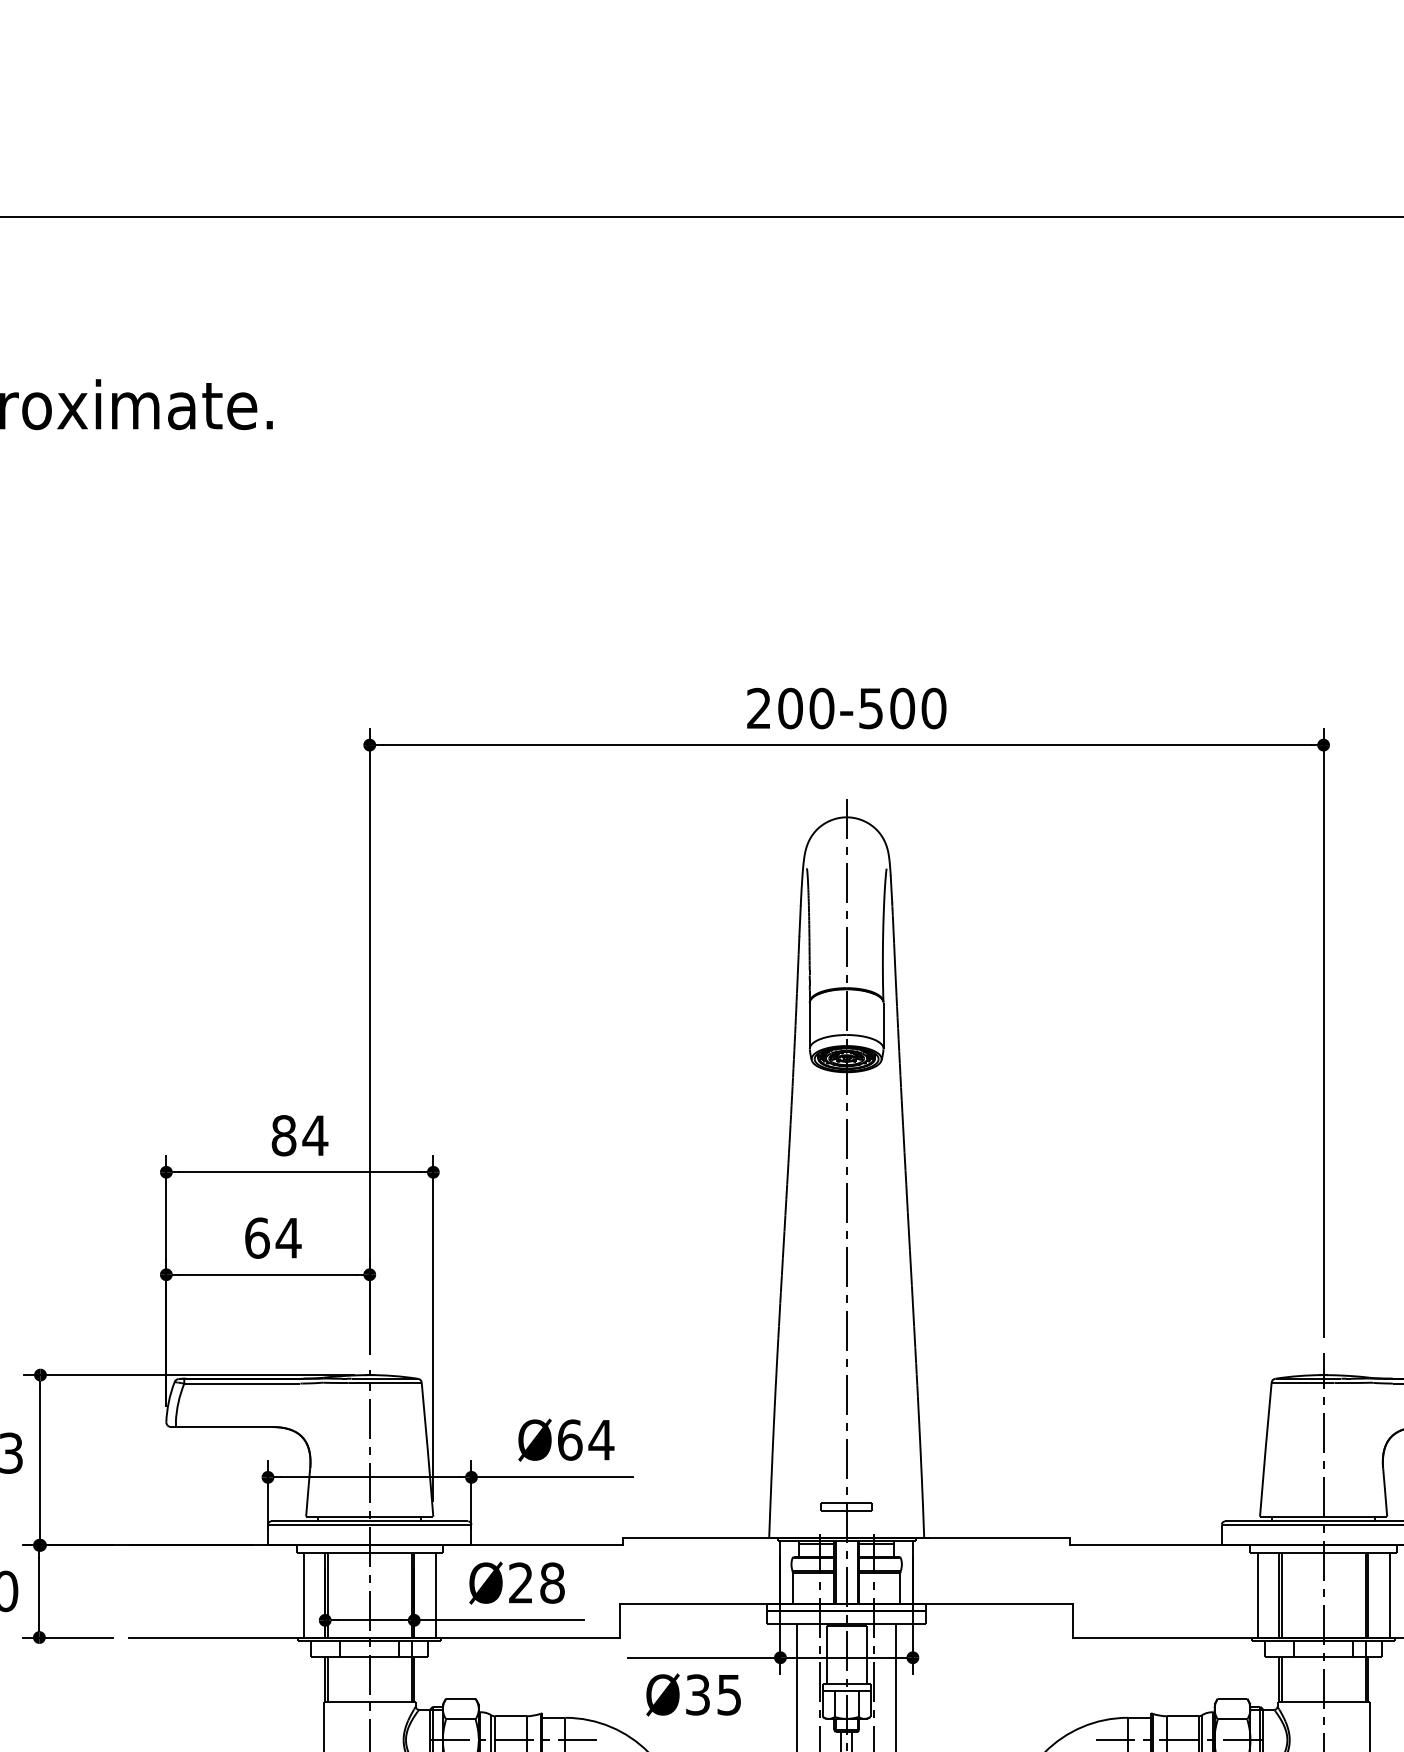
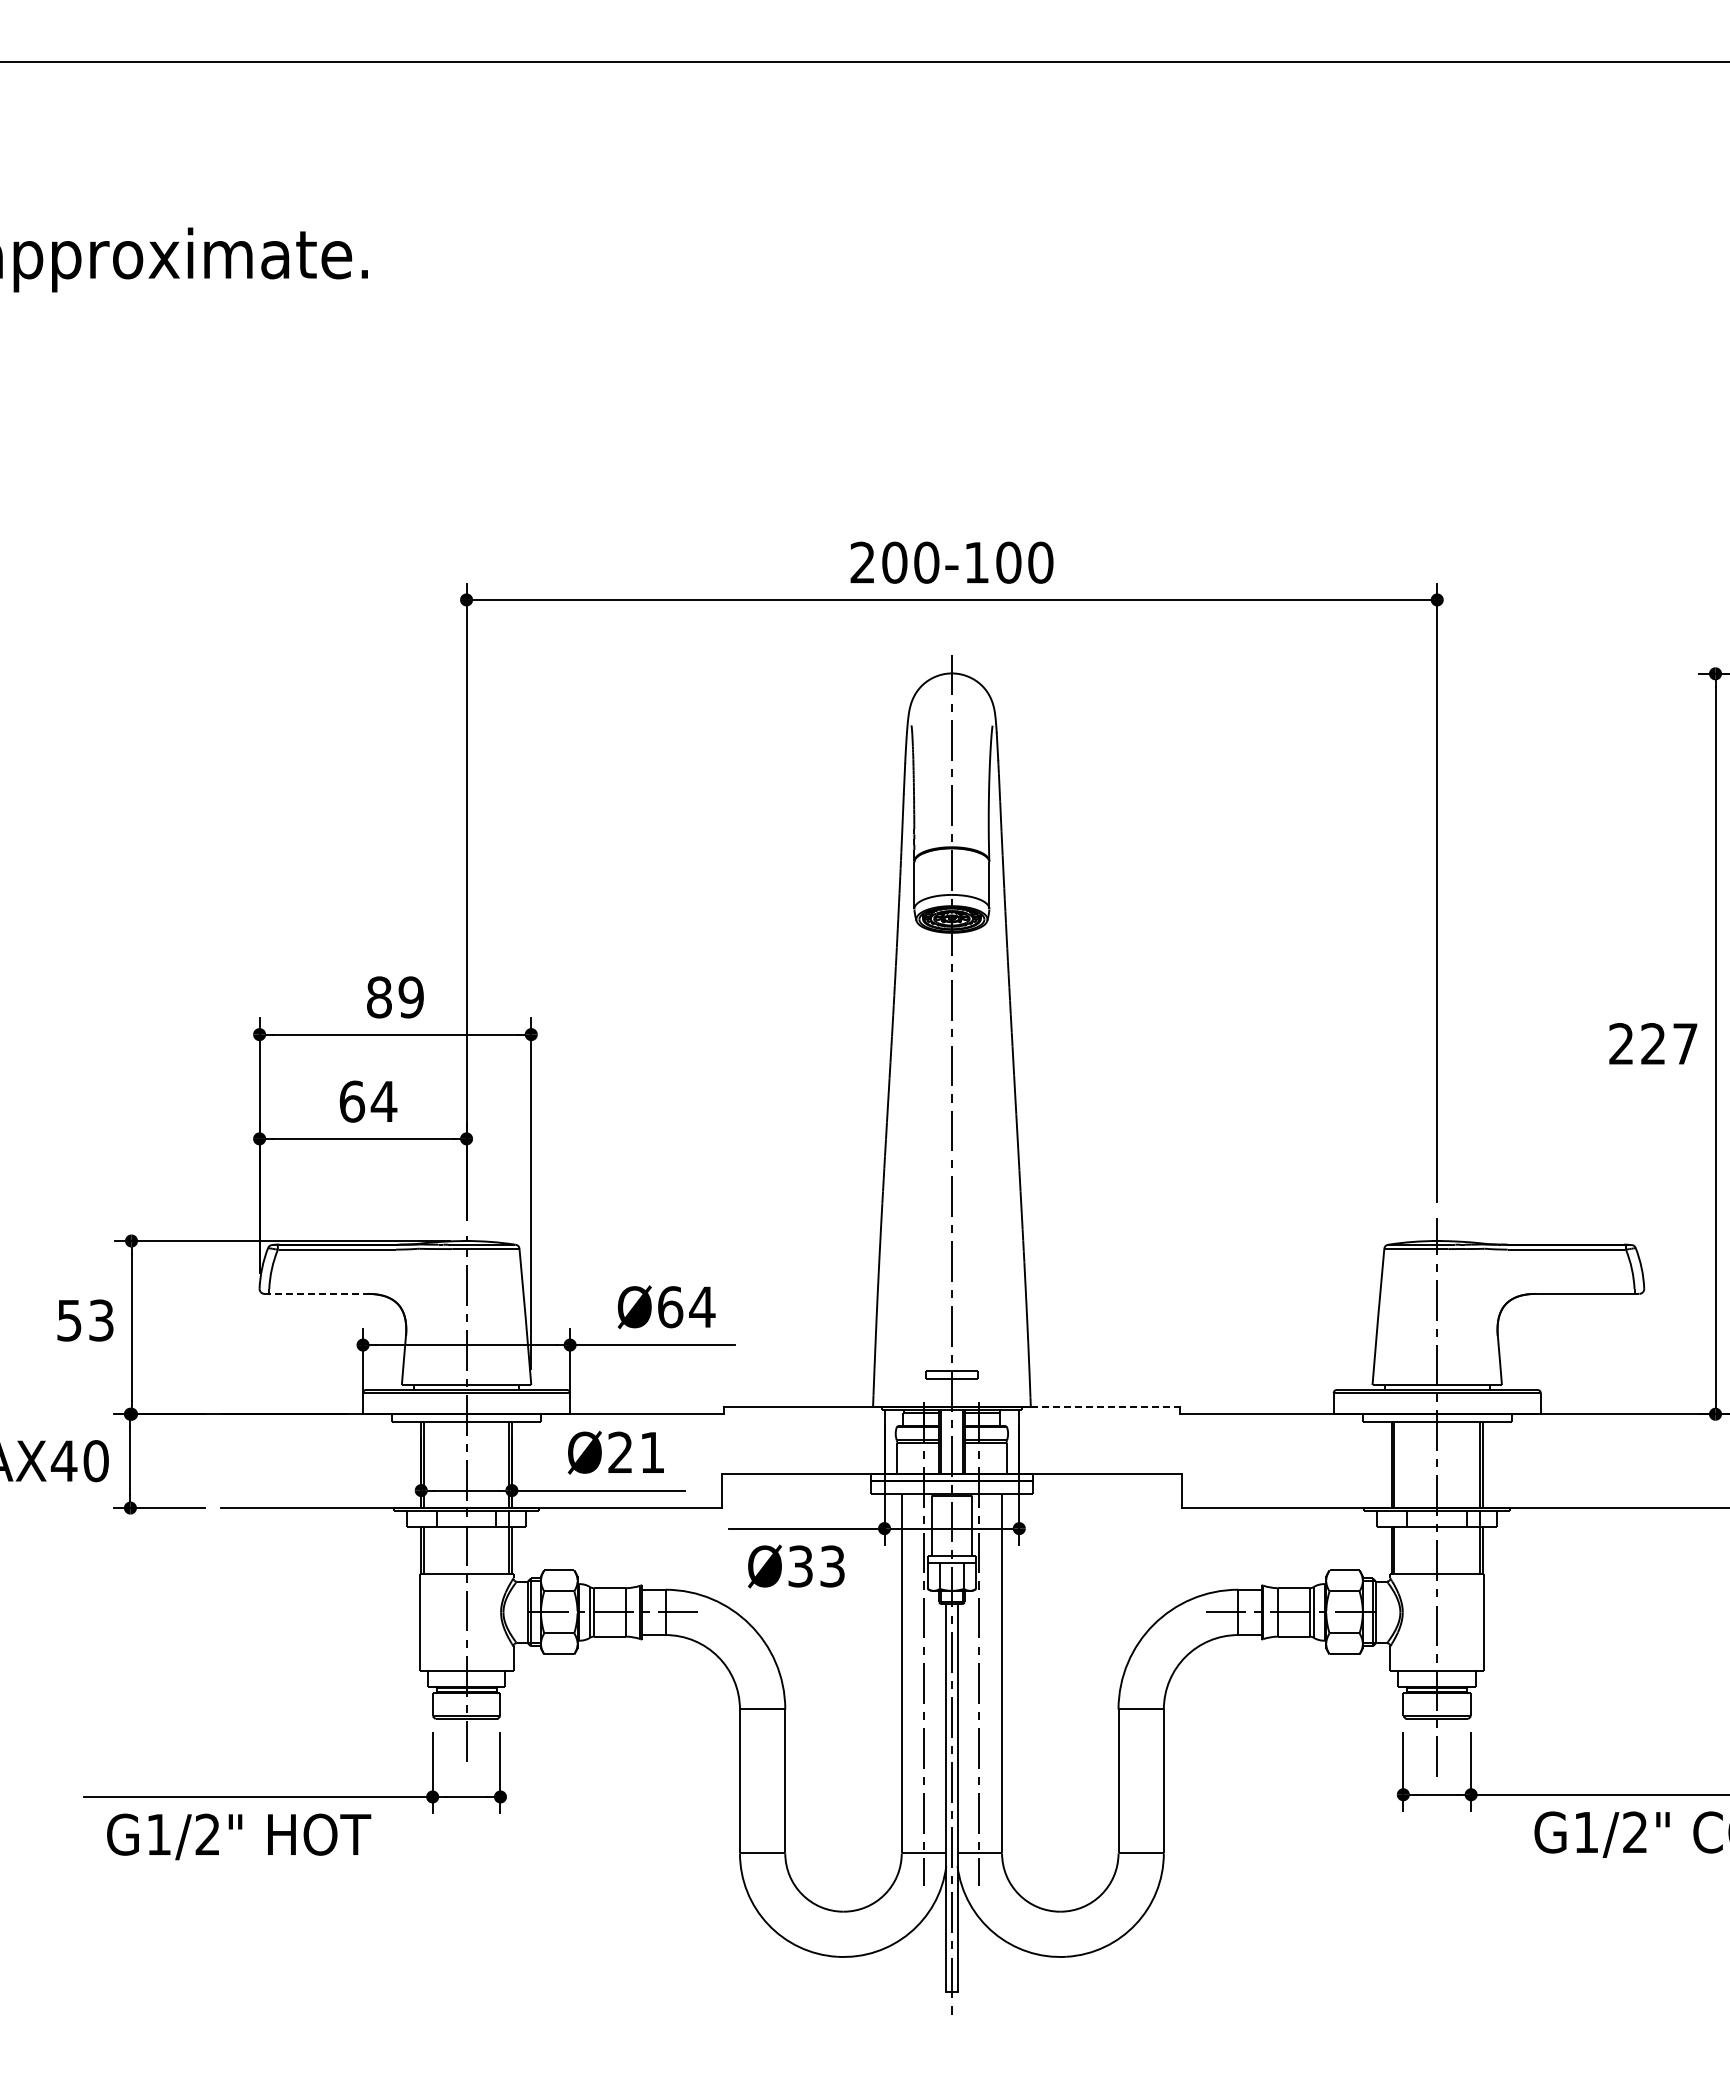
text: (870, 708) -> (976, 562), 200-500 -> 200-100
text: (315, 1135) -> (411, 997), 84 -> 89
line: (222, 1426) -> (316, 1293), solid -> dashed
line: (997, 1537) -> (1105, 1406), solid -> dashed
text: (552, 1582) -> (652, 1452), Ø28 -> Ø21
line: (303, 1595) -> (399, 1465), removed
line: (435, 1595) -> (533, 1465), removed
line: (1258, 1595) -> (1370, 1465), removed
line: (1389, 1595) -> (1504, 1465), removed
text: (729, 1693) -> (832, 1565), Ø35 -> Ø33

